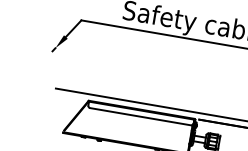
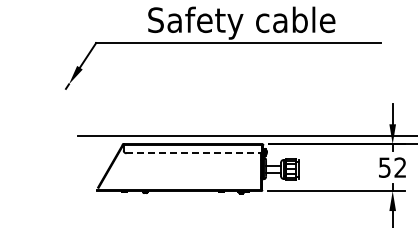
line: (141, 116) -> (193, 153), solid -> dashed

